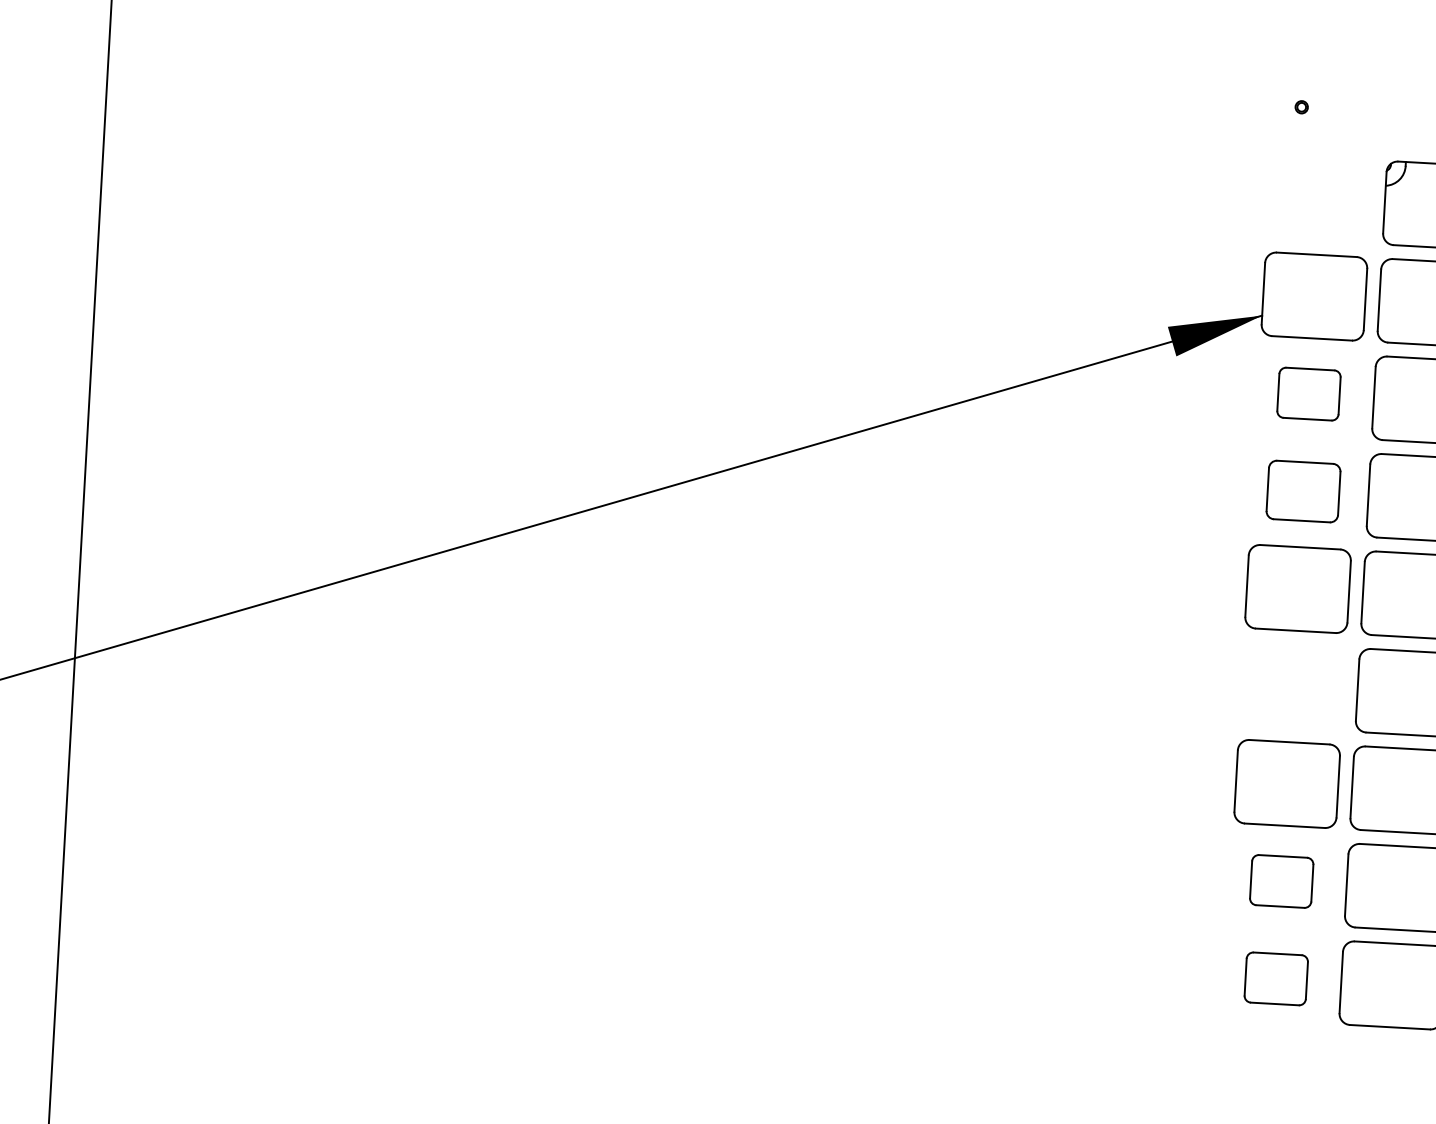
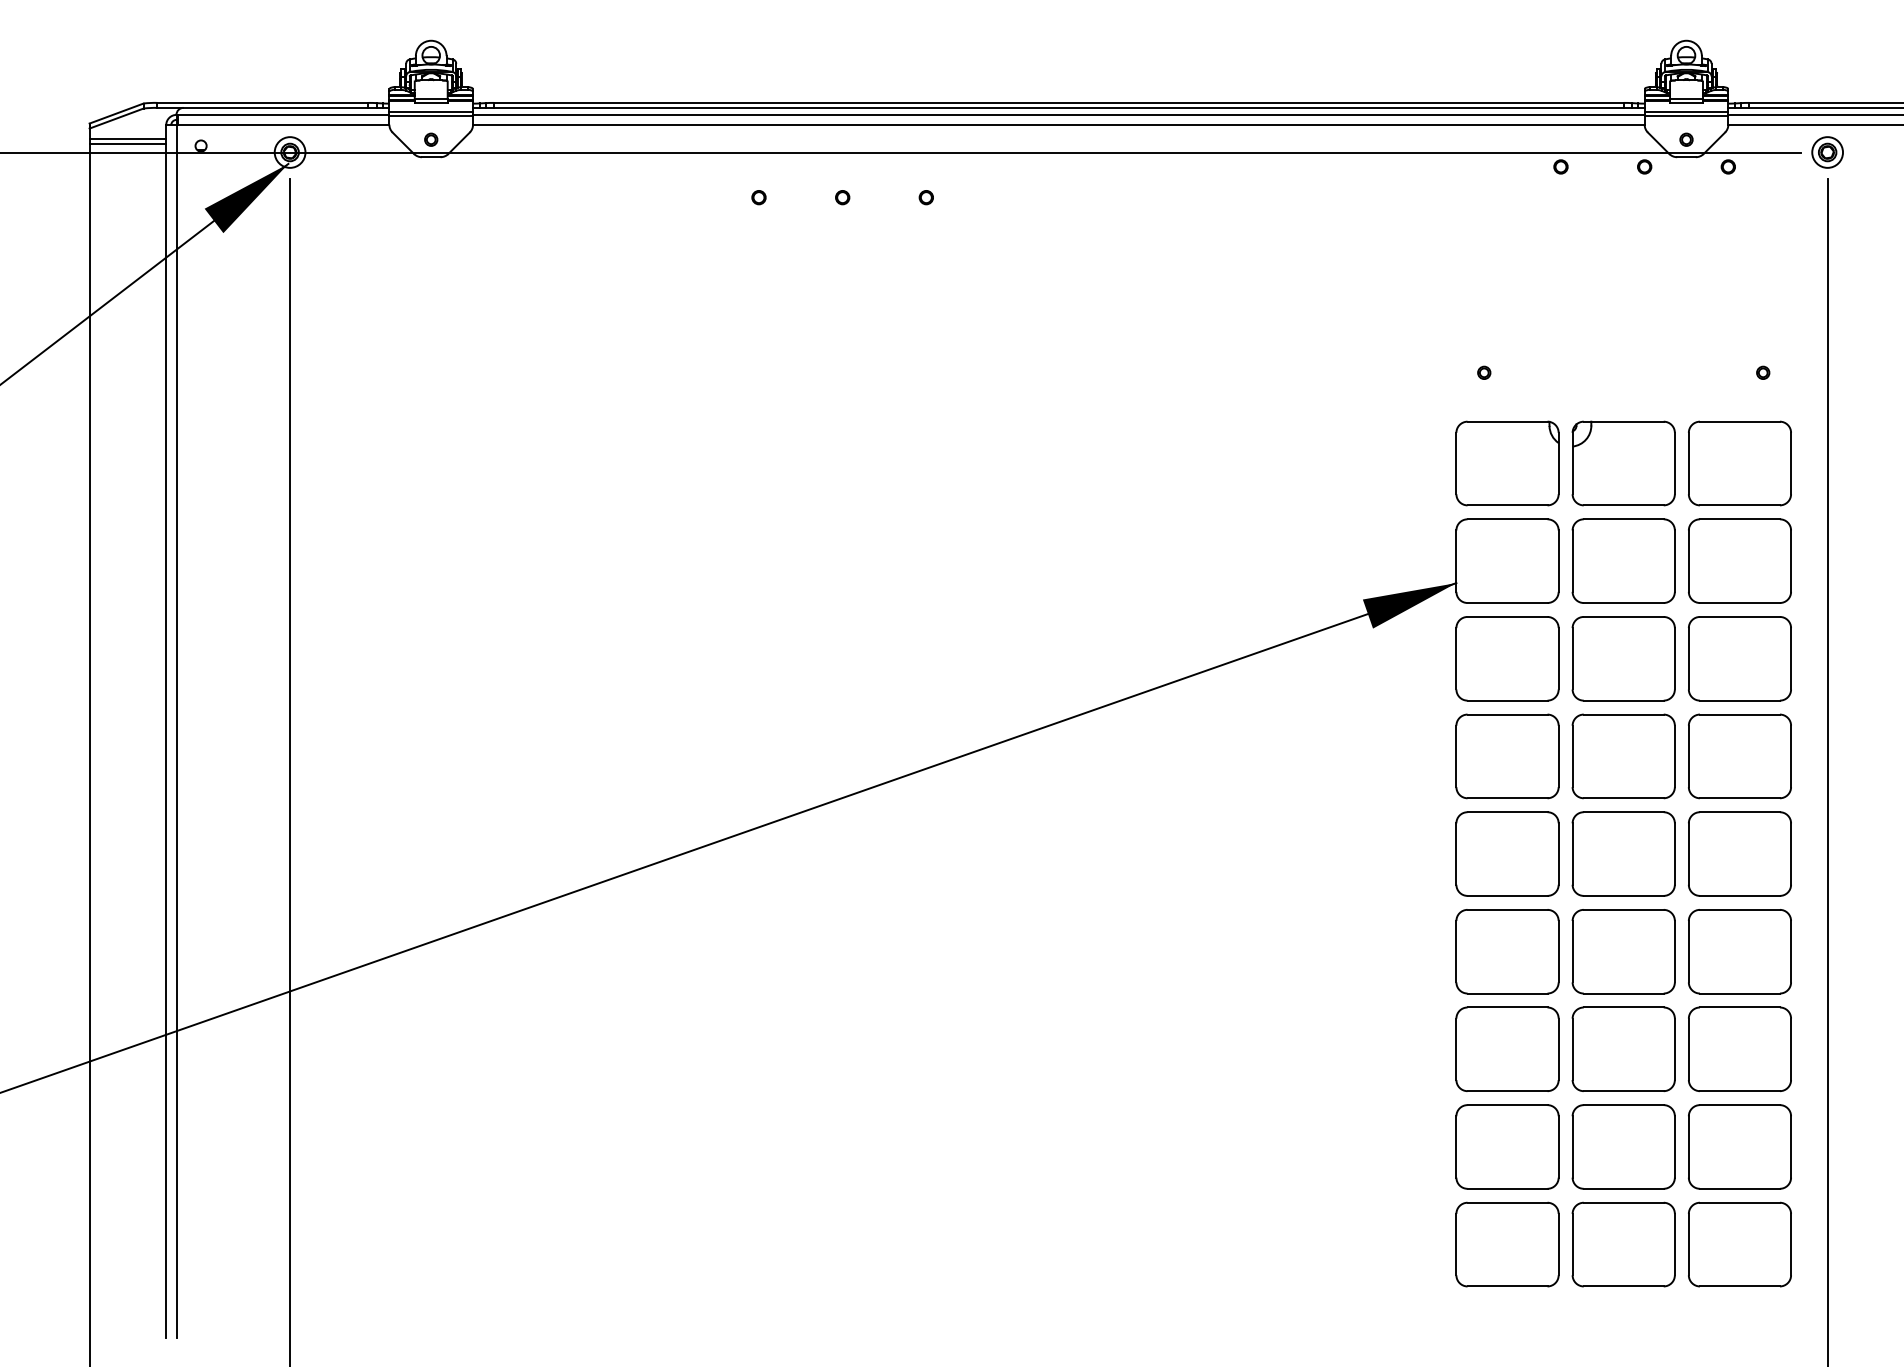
part: (1319, 199) -> (1507, 463), added
part: (1308, 393) -> (1507, 658), size x1.67
part: (1303, 491) -> (1507, 756), size x1.43
part: (1292, 686) -> (1507, 951), added
part: (1281, 881) -> (1507, 1146), size x1.67
part: (1276, 978) -> (1507, 1244), size x1.67

